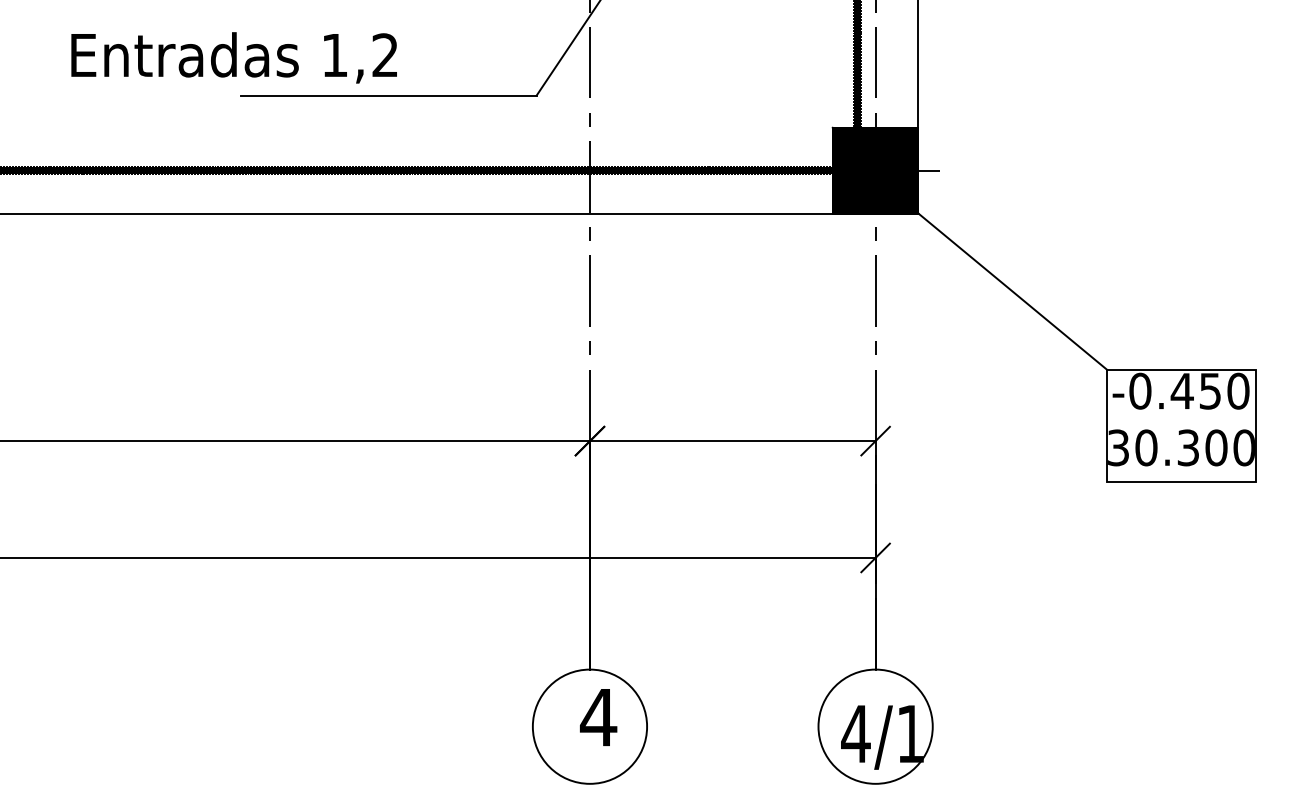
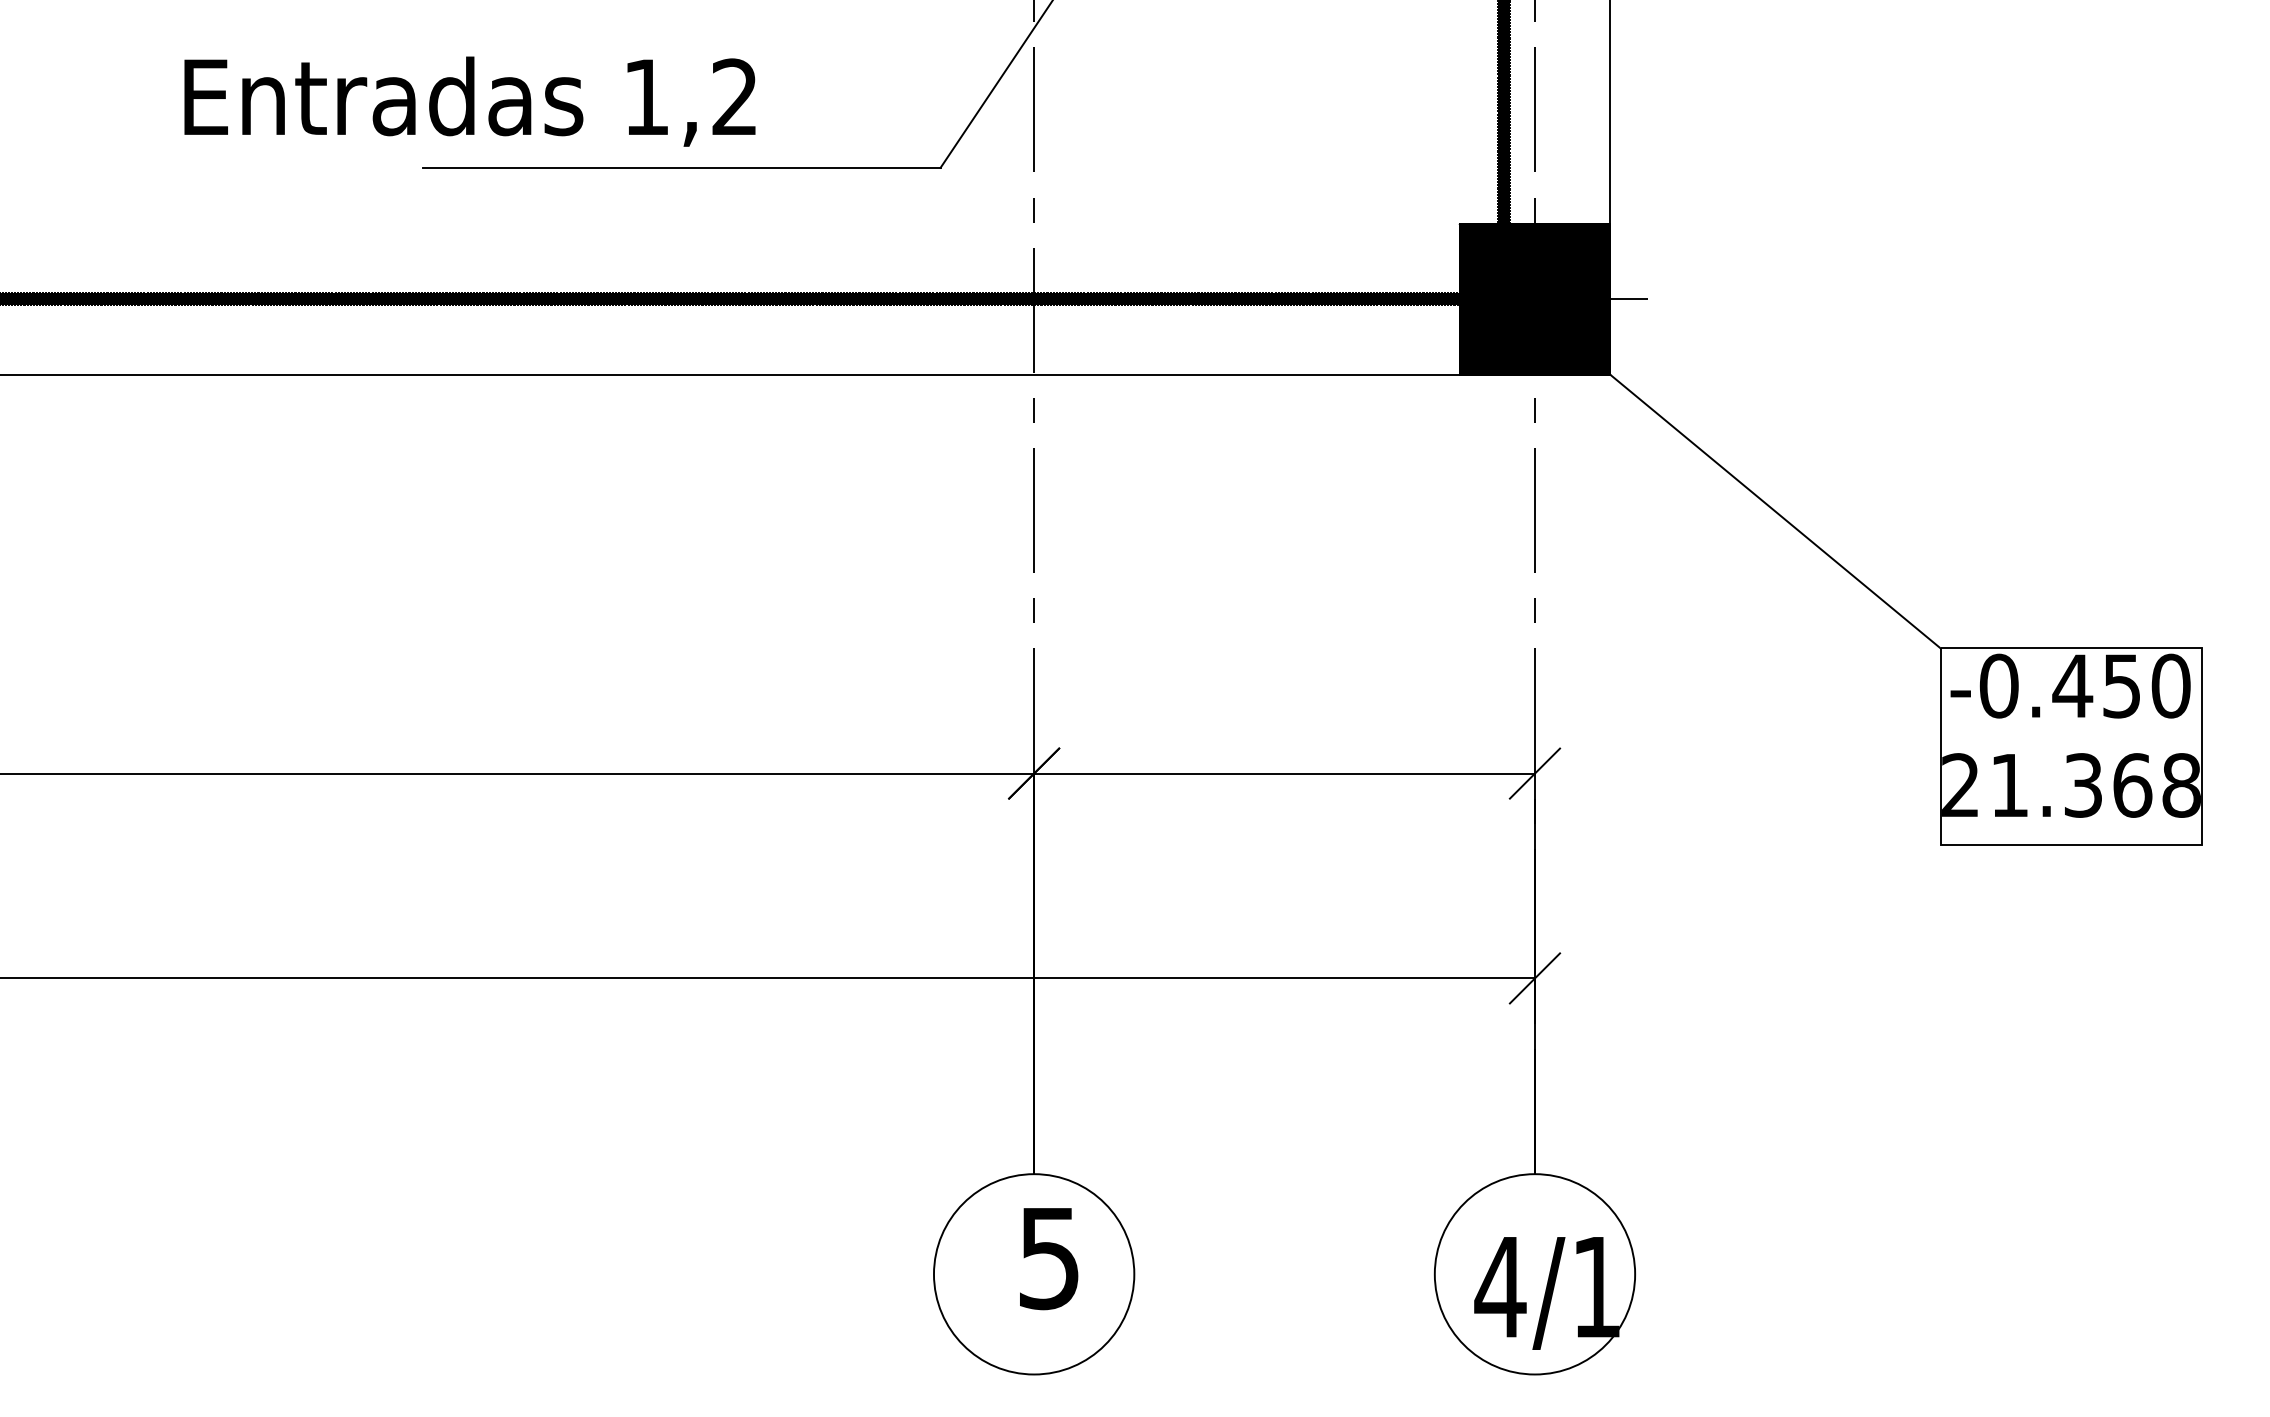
text: (233, 57) -> (468, 100), moved
text: (1181, 447) -> (2071, 784), 30.300 -> 21.368
text: (598, 718) -> (1049, 1259), 4 -> 5

